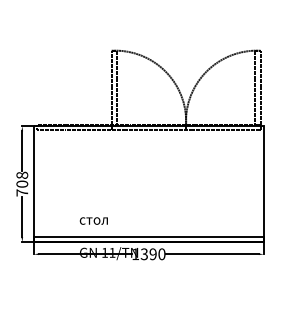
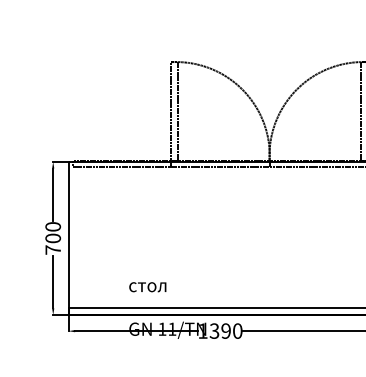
text: (22, 174) -> (53, 225), 708 -> 700

